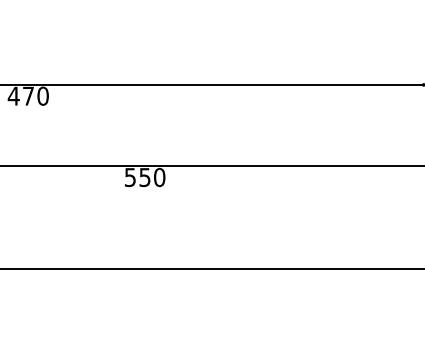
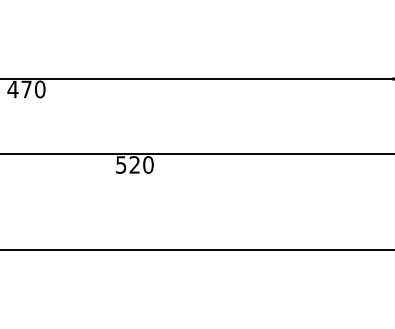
text: (144, 177) -> (134, 164), 550 -> 520

